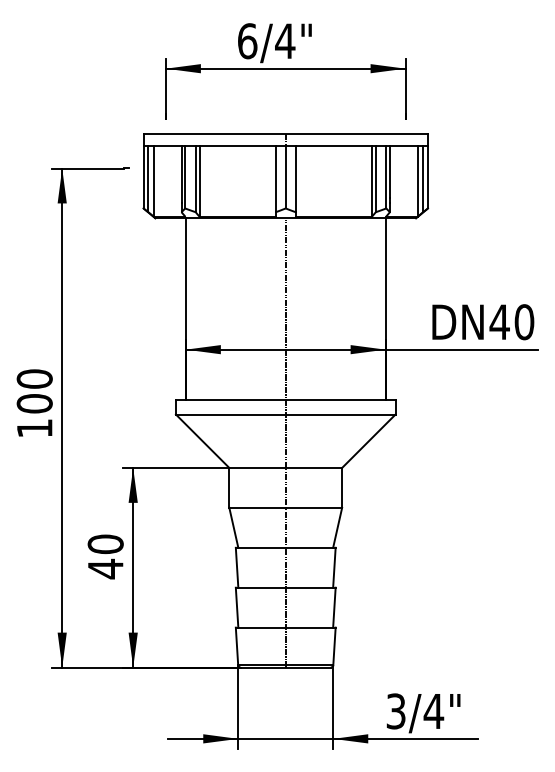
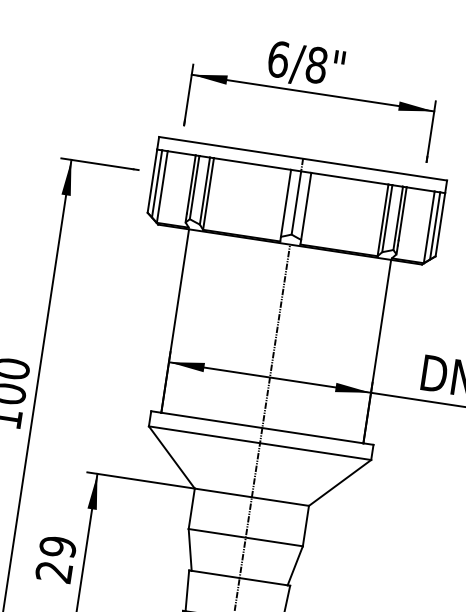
text: (285, 41) -> (316, 65), 6/4" -> 6/8"
text: (105, 556) -> (55, 559), 40 -> 29

